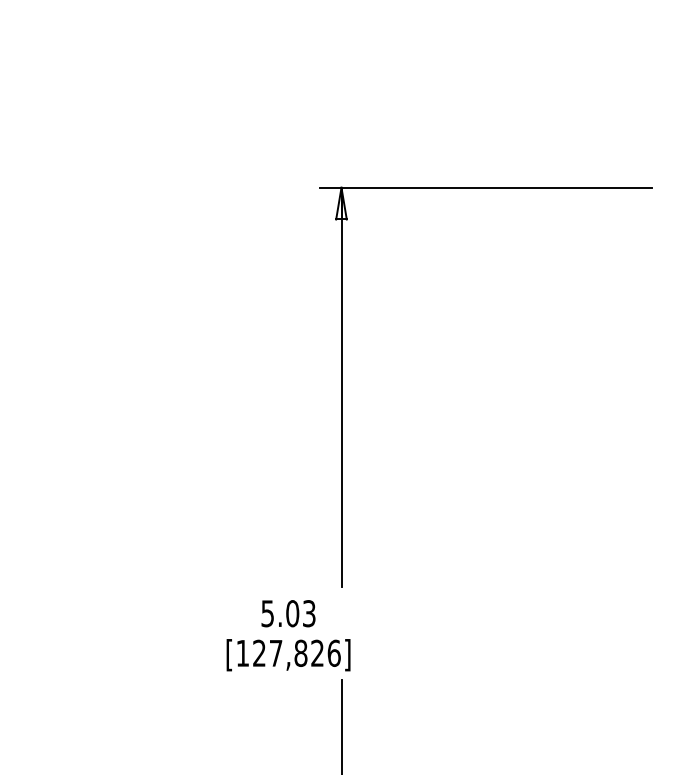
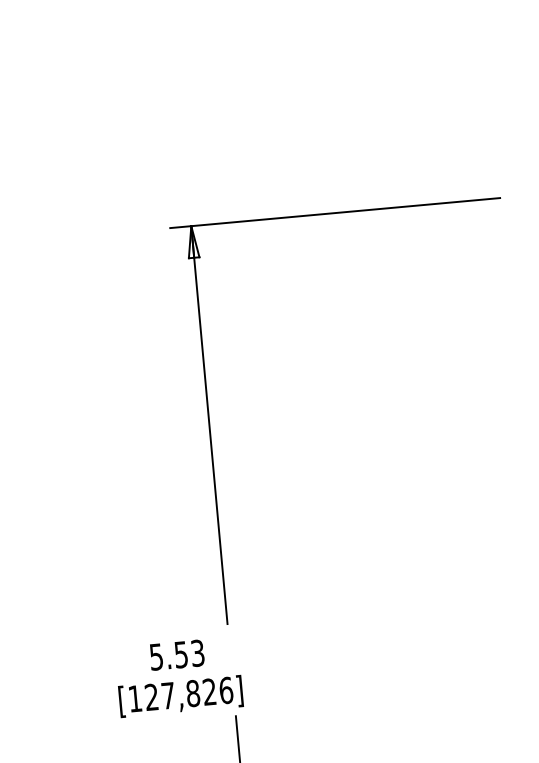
text: (292, 613) -> (181, 654), 5.03 -> 5.53

